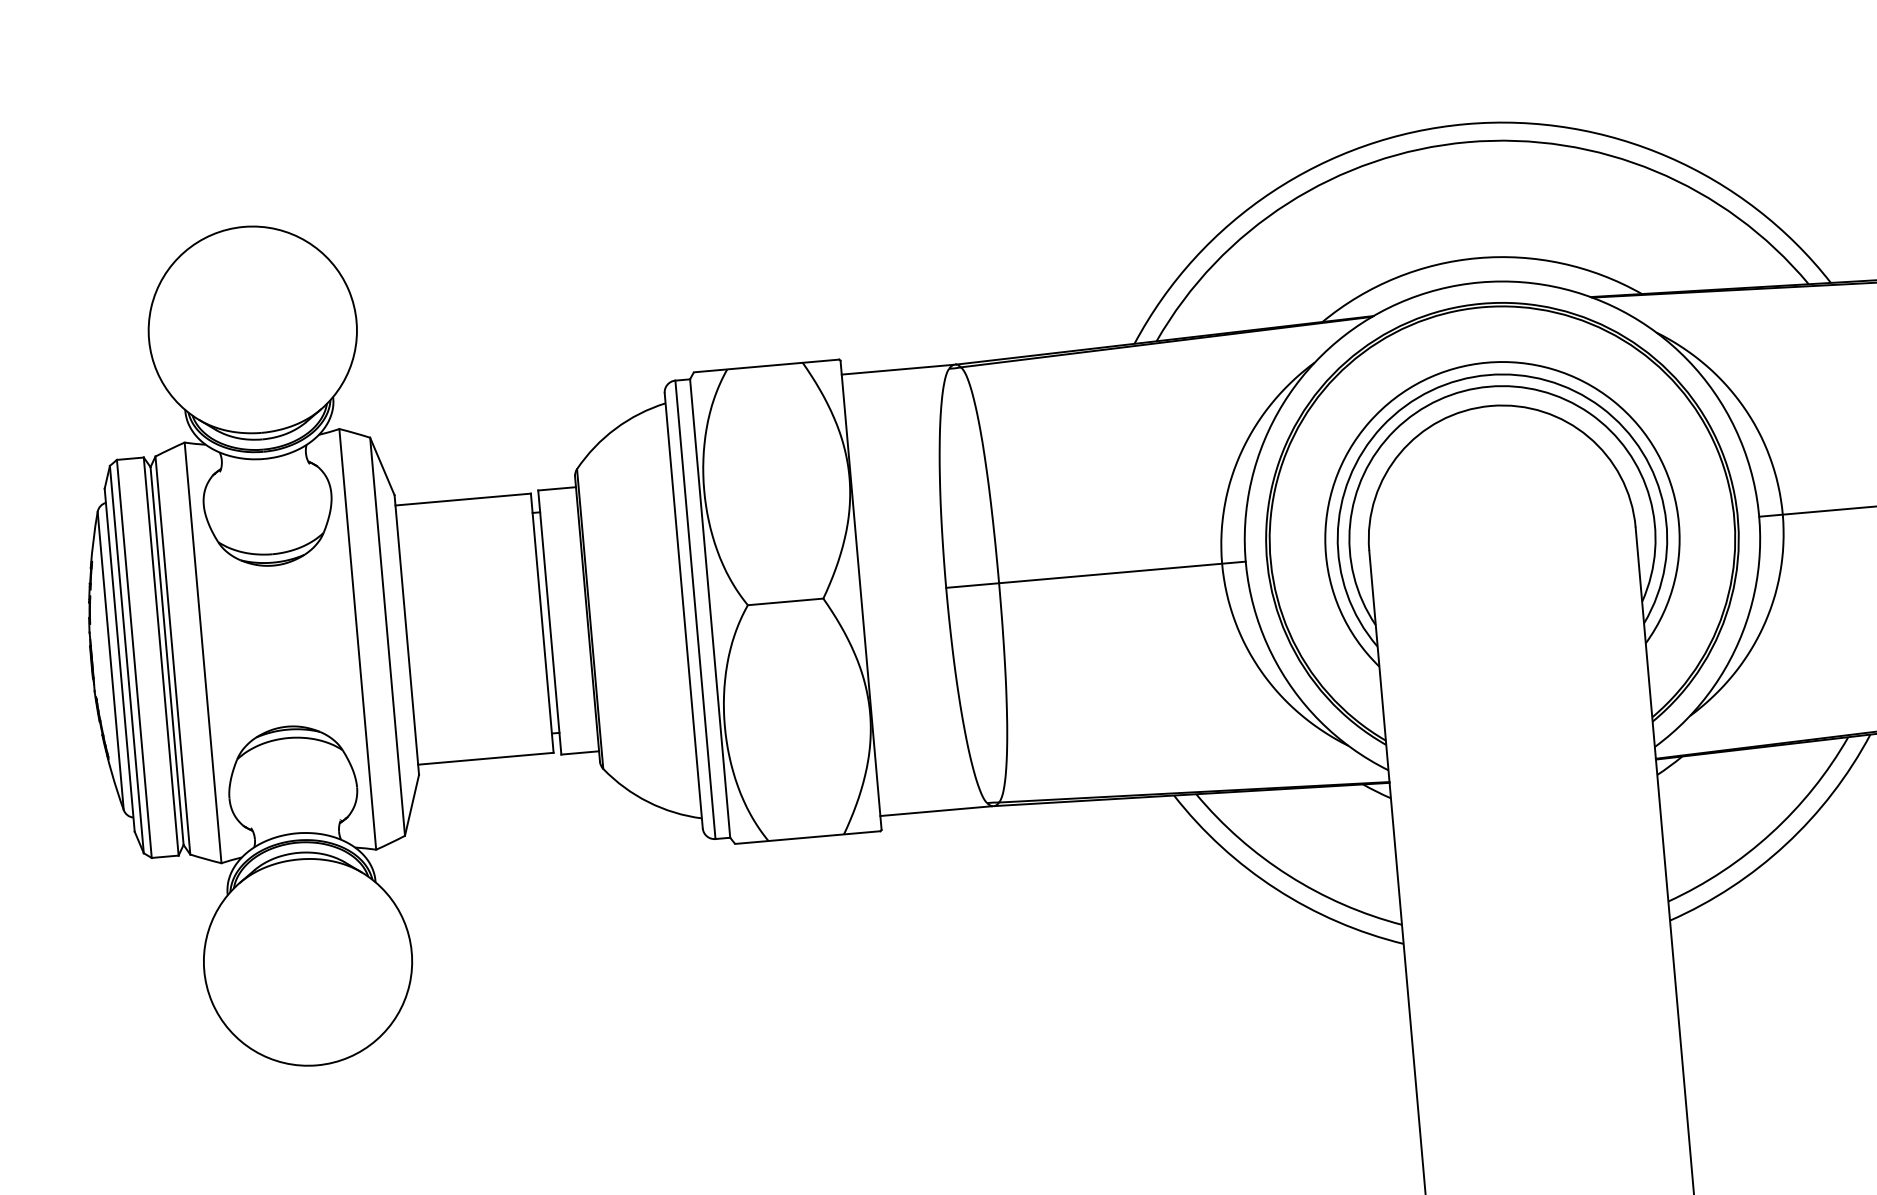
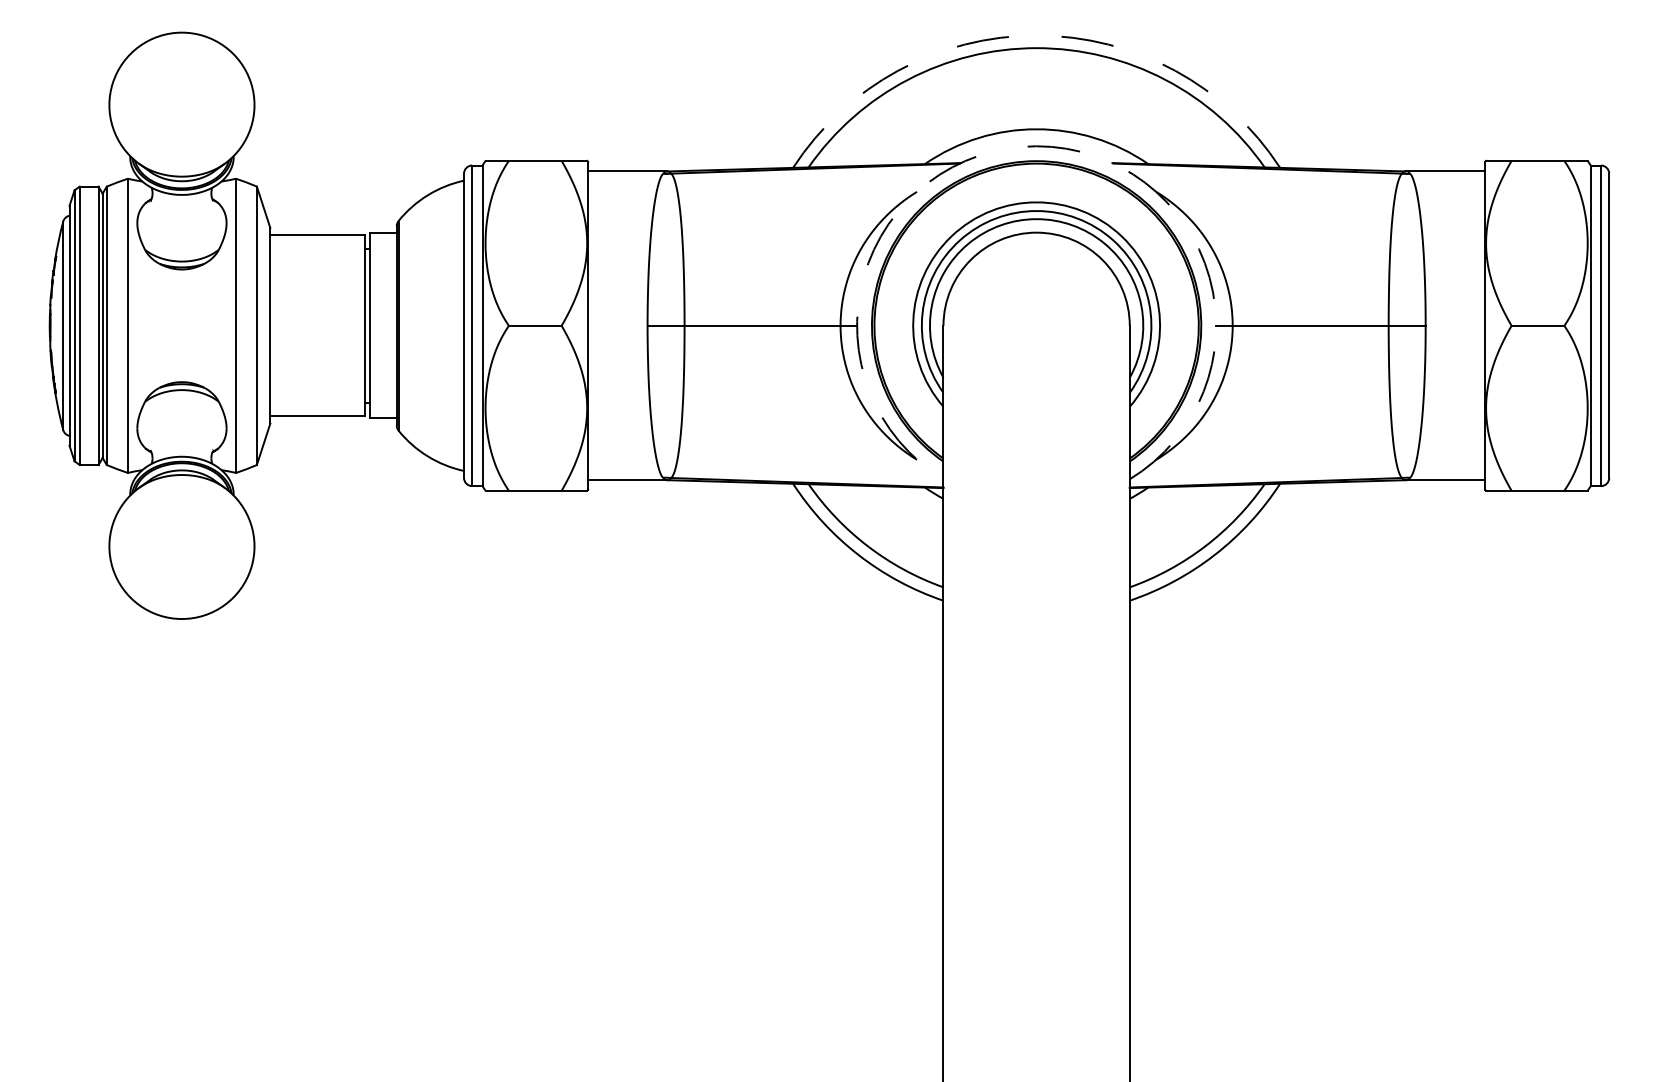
arc: (1465, 124) -> (1036, 35), solid -> dashed
arc: (1479, 282) -> (1036, 146), solid -> dashed

